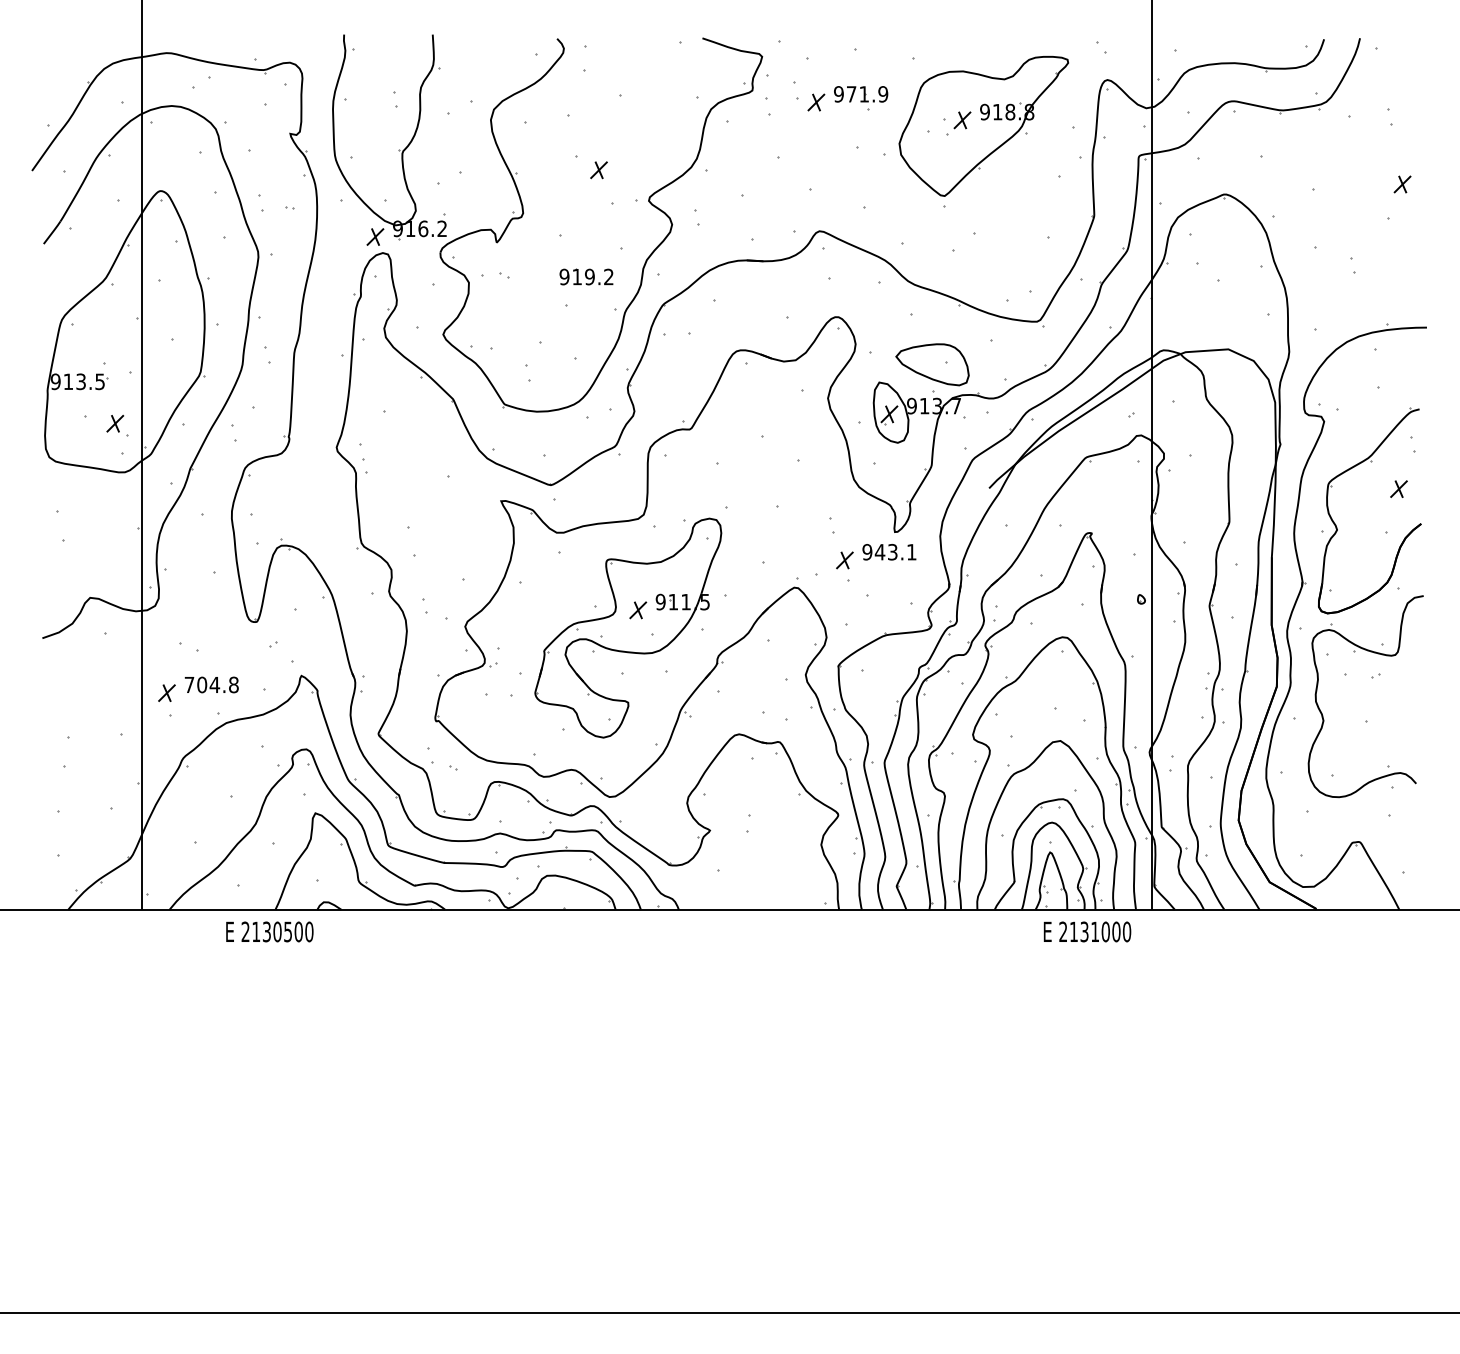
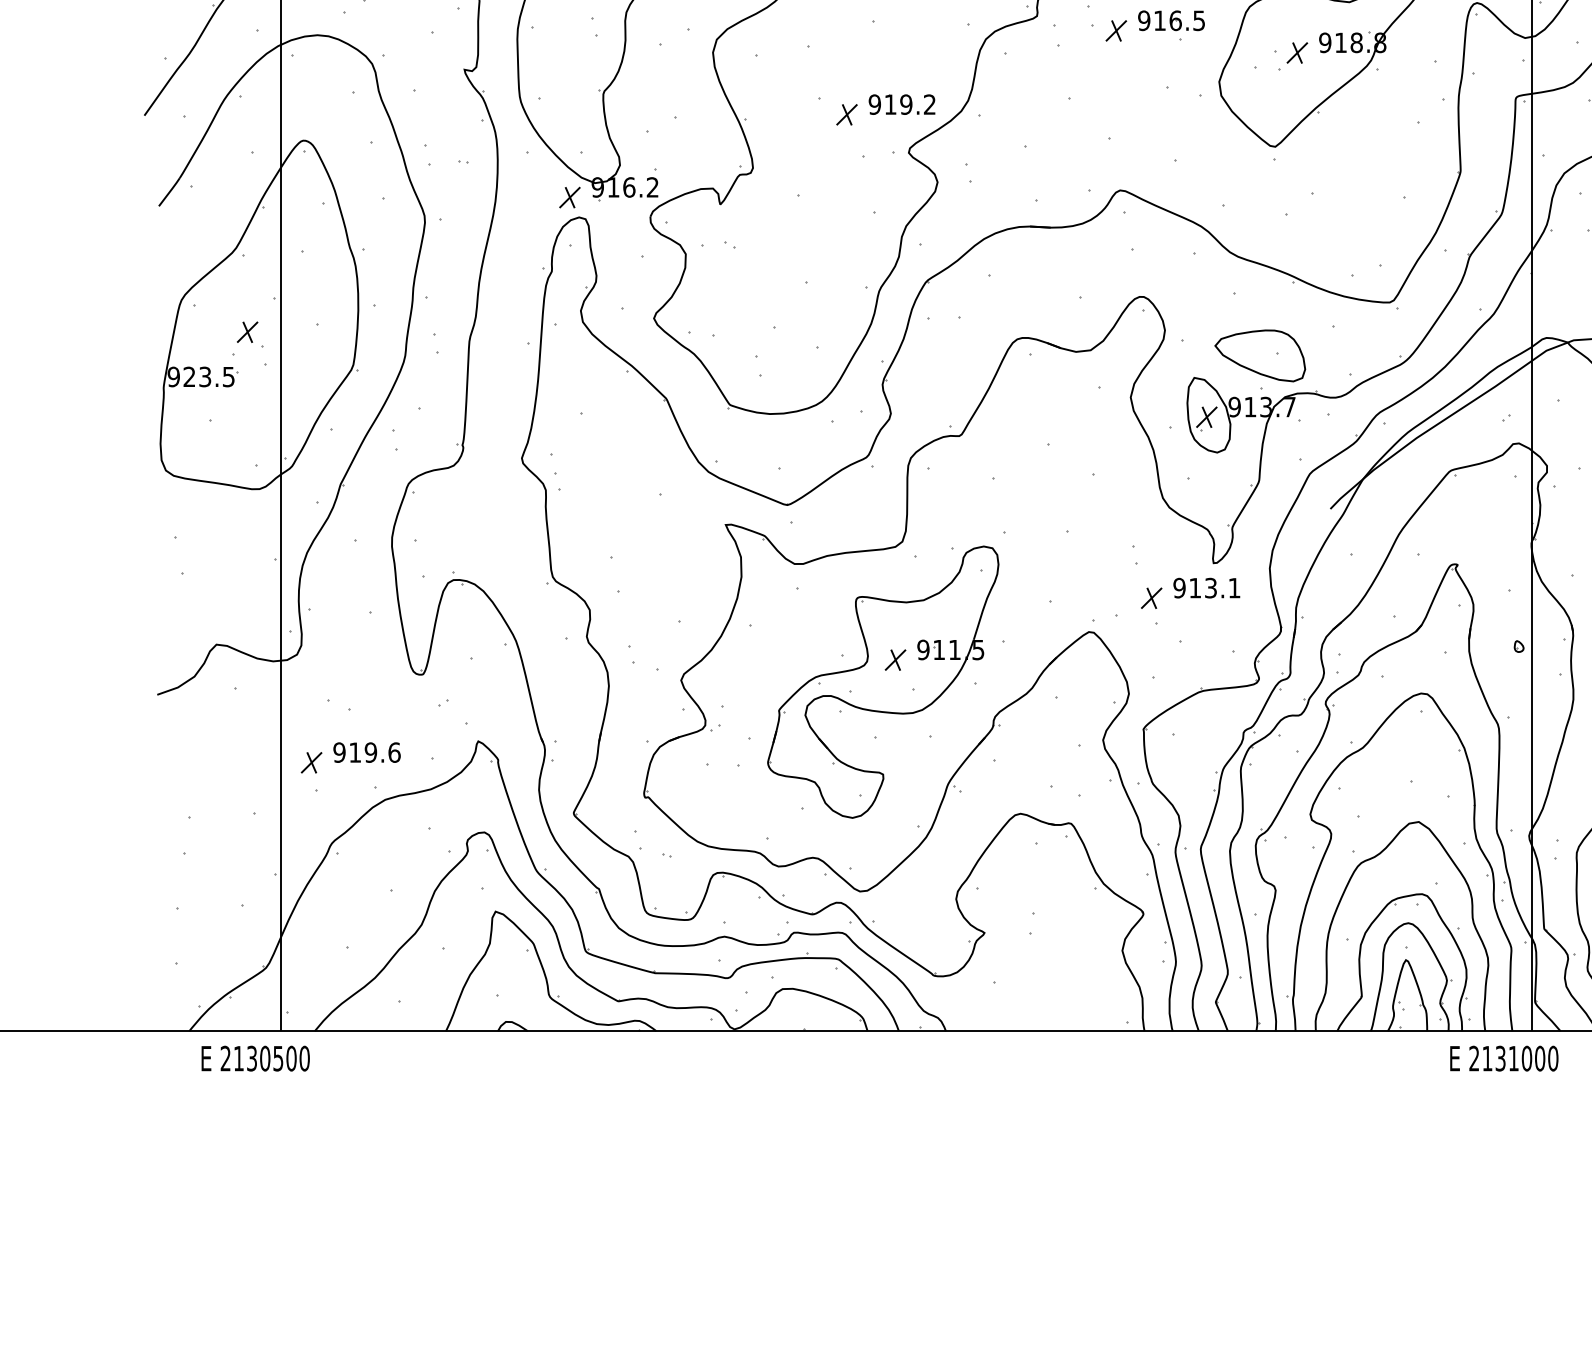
text: (867, 94) -> (1179, 20), 971.9 -> 916.5
part: (586, 276) -> (902, 103), moved
text: (67, 381) -> (188, 376), 913.5 -> 923.5
part: (117, 425) -> (250, 334), moved
text: (879, 552) -> (1194, 588), 943.1 -> 913.1
text: (211, 684) -> (366, 752), 704.8 -> 919.6
text: (269, 931) -> (255, 1058), moved
text: (1087, 931) -> (1504, 1058), moved

